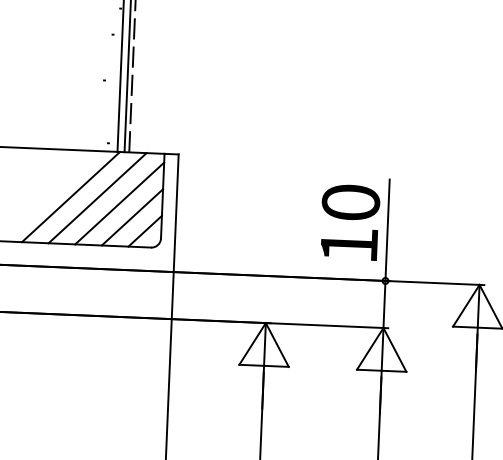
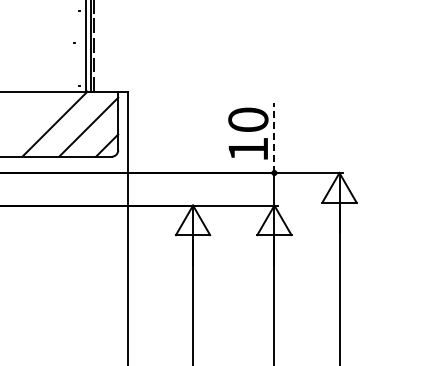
line: (96, 197) -> (72, 123), removed
line: (131, 217) -> (97, 136), removed
line: (387, 229) -> (274, 137), solid -> dashed

